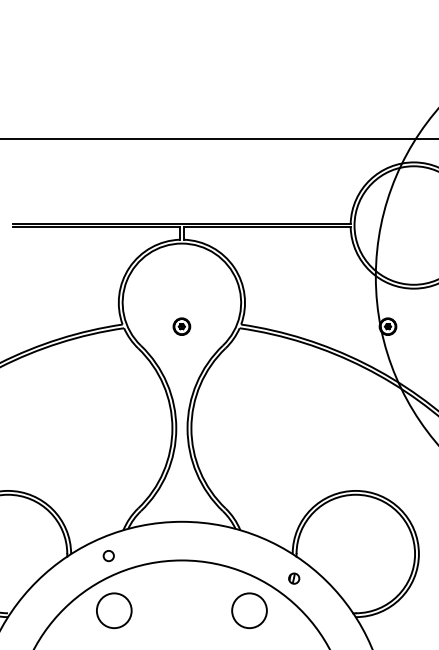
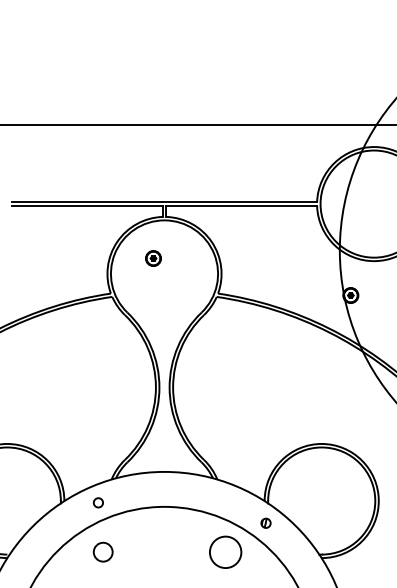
part: (181, 326) -> (153, 258), moved
circle: (113, 609) -> (102, 551), size x0.6

